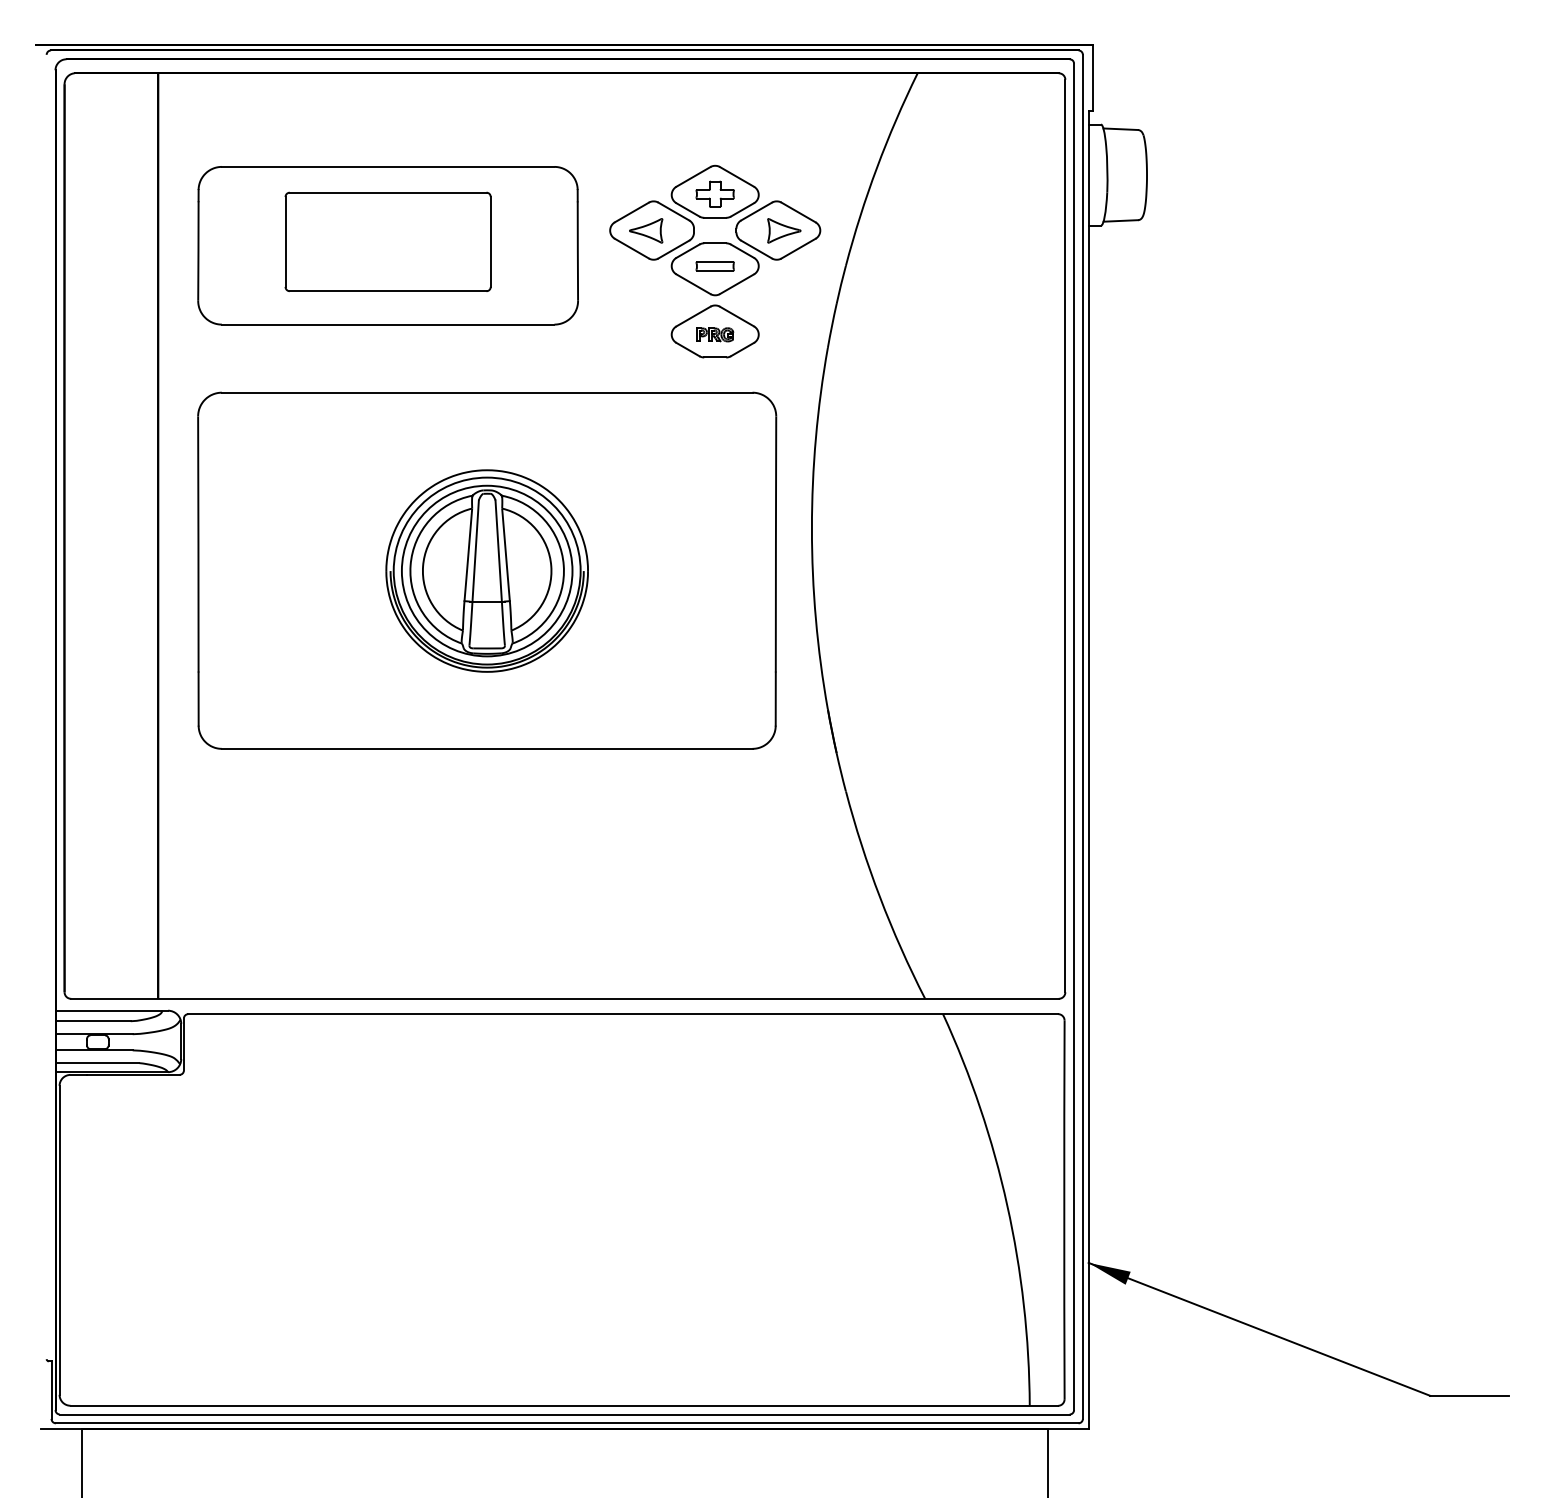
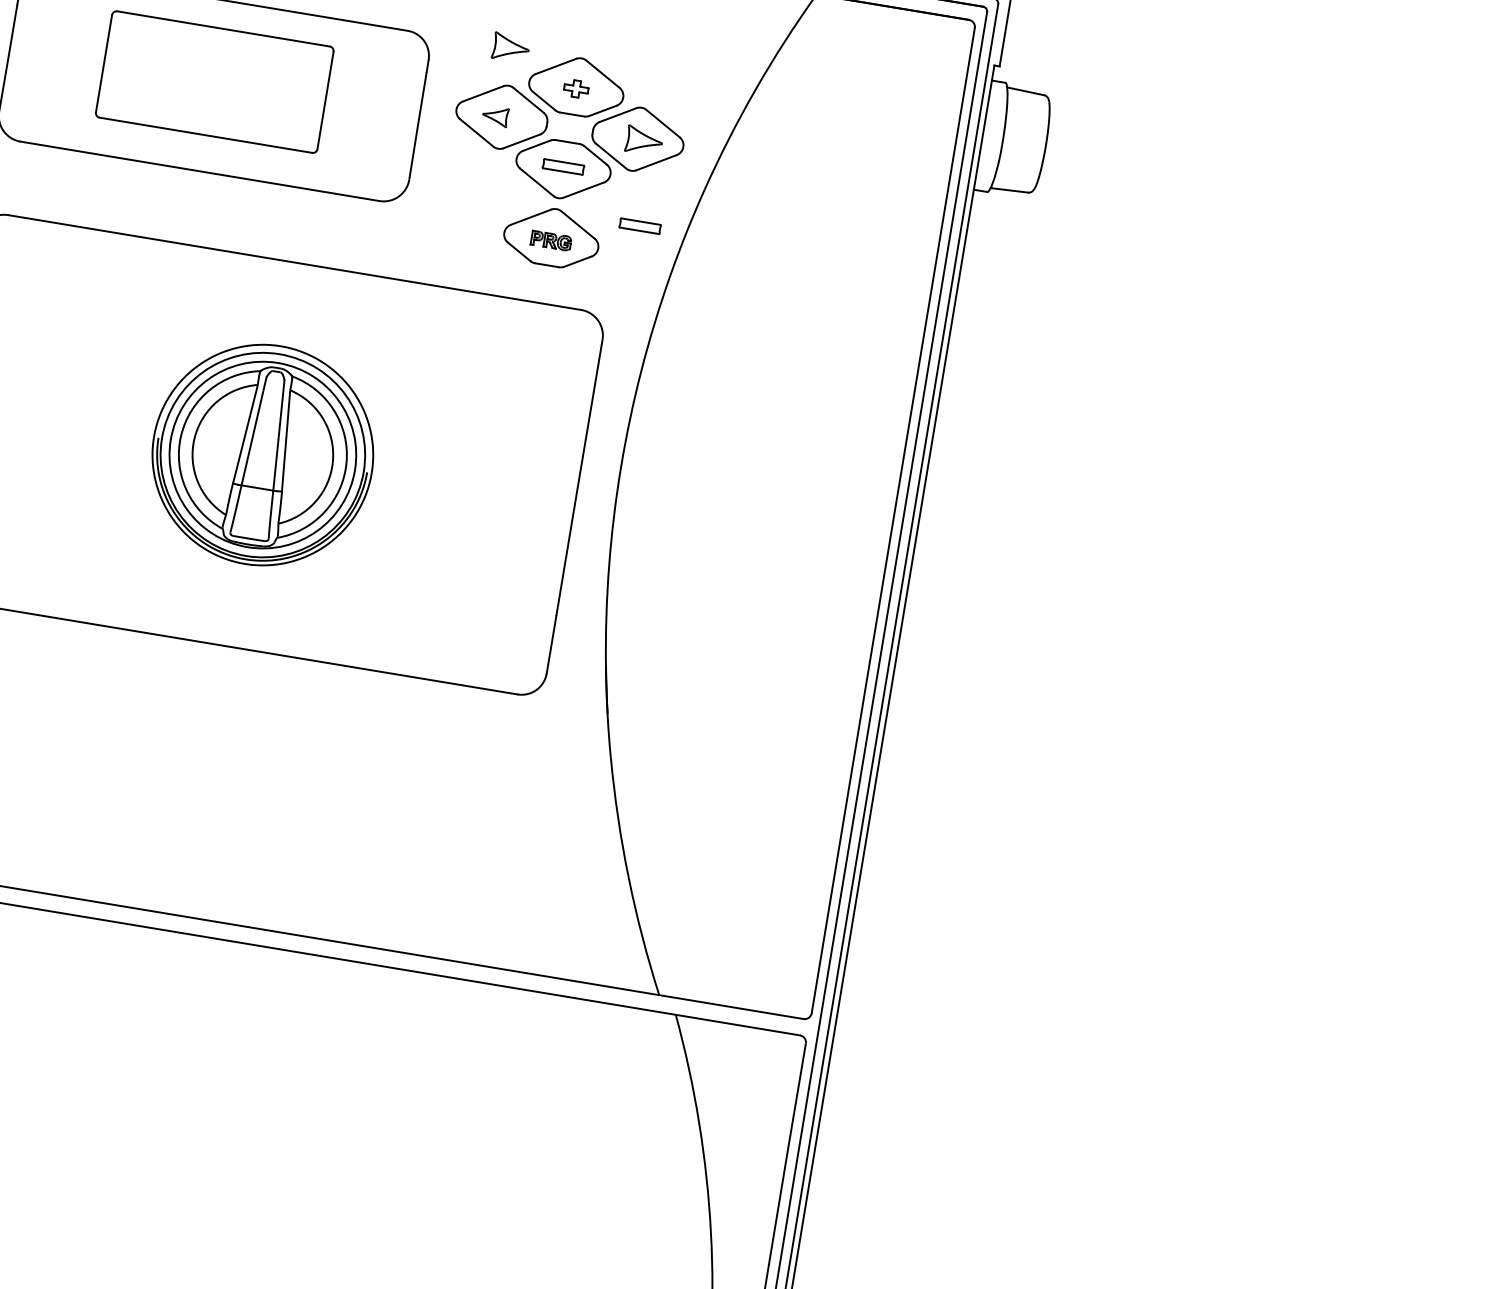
part: (650, 166) -> (511, 47), added
part: (714, 193) -> (575, 88), size x0.6
part: (646, 230) -> (495, 115), size x0.7
part: (792, 308) -> (639, 226), added

